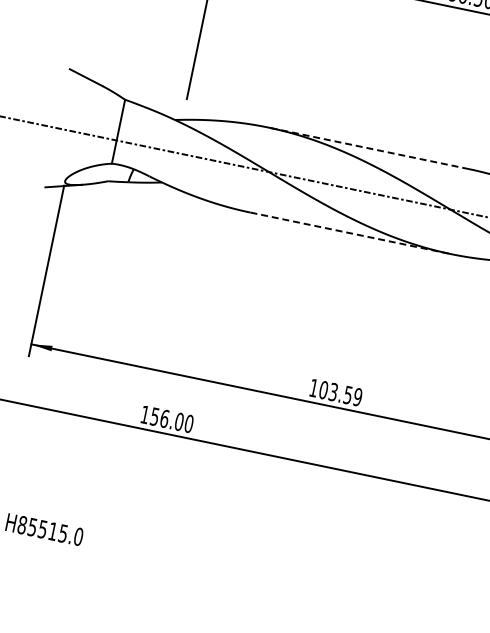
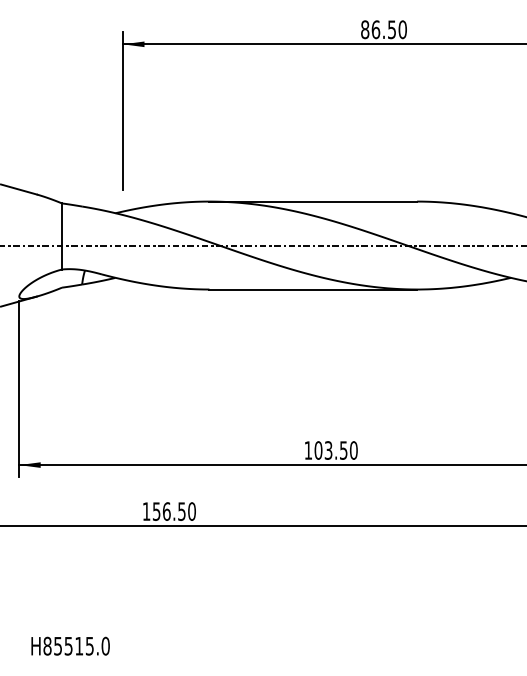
line: (368, 148) -> (313, 201), dashed -> solid
line: (351, 233) -> (313, 289), dashed -> solid
text: (357, 397) -> (353, 450), 103.59 -> 103.50
text: (178, 421) -> (181, 511), 156.00 -> 156.50

